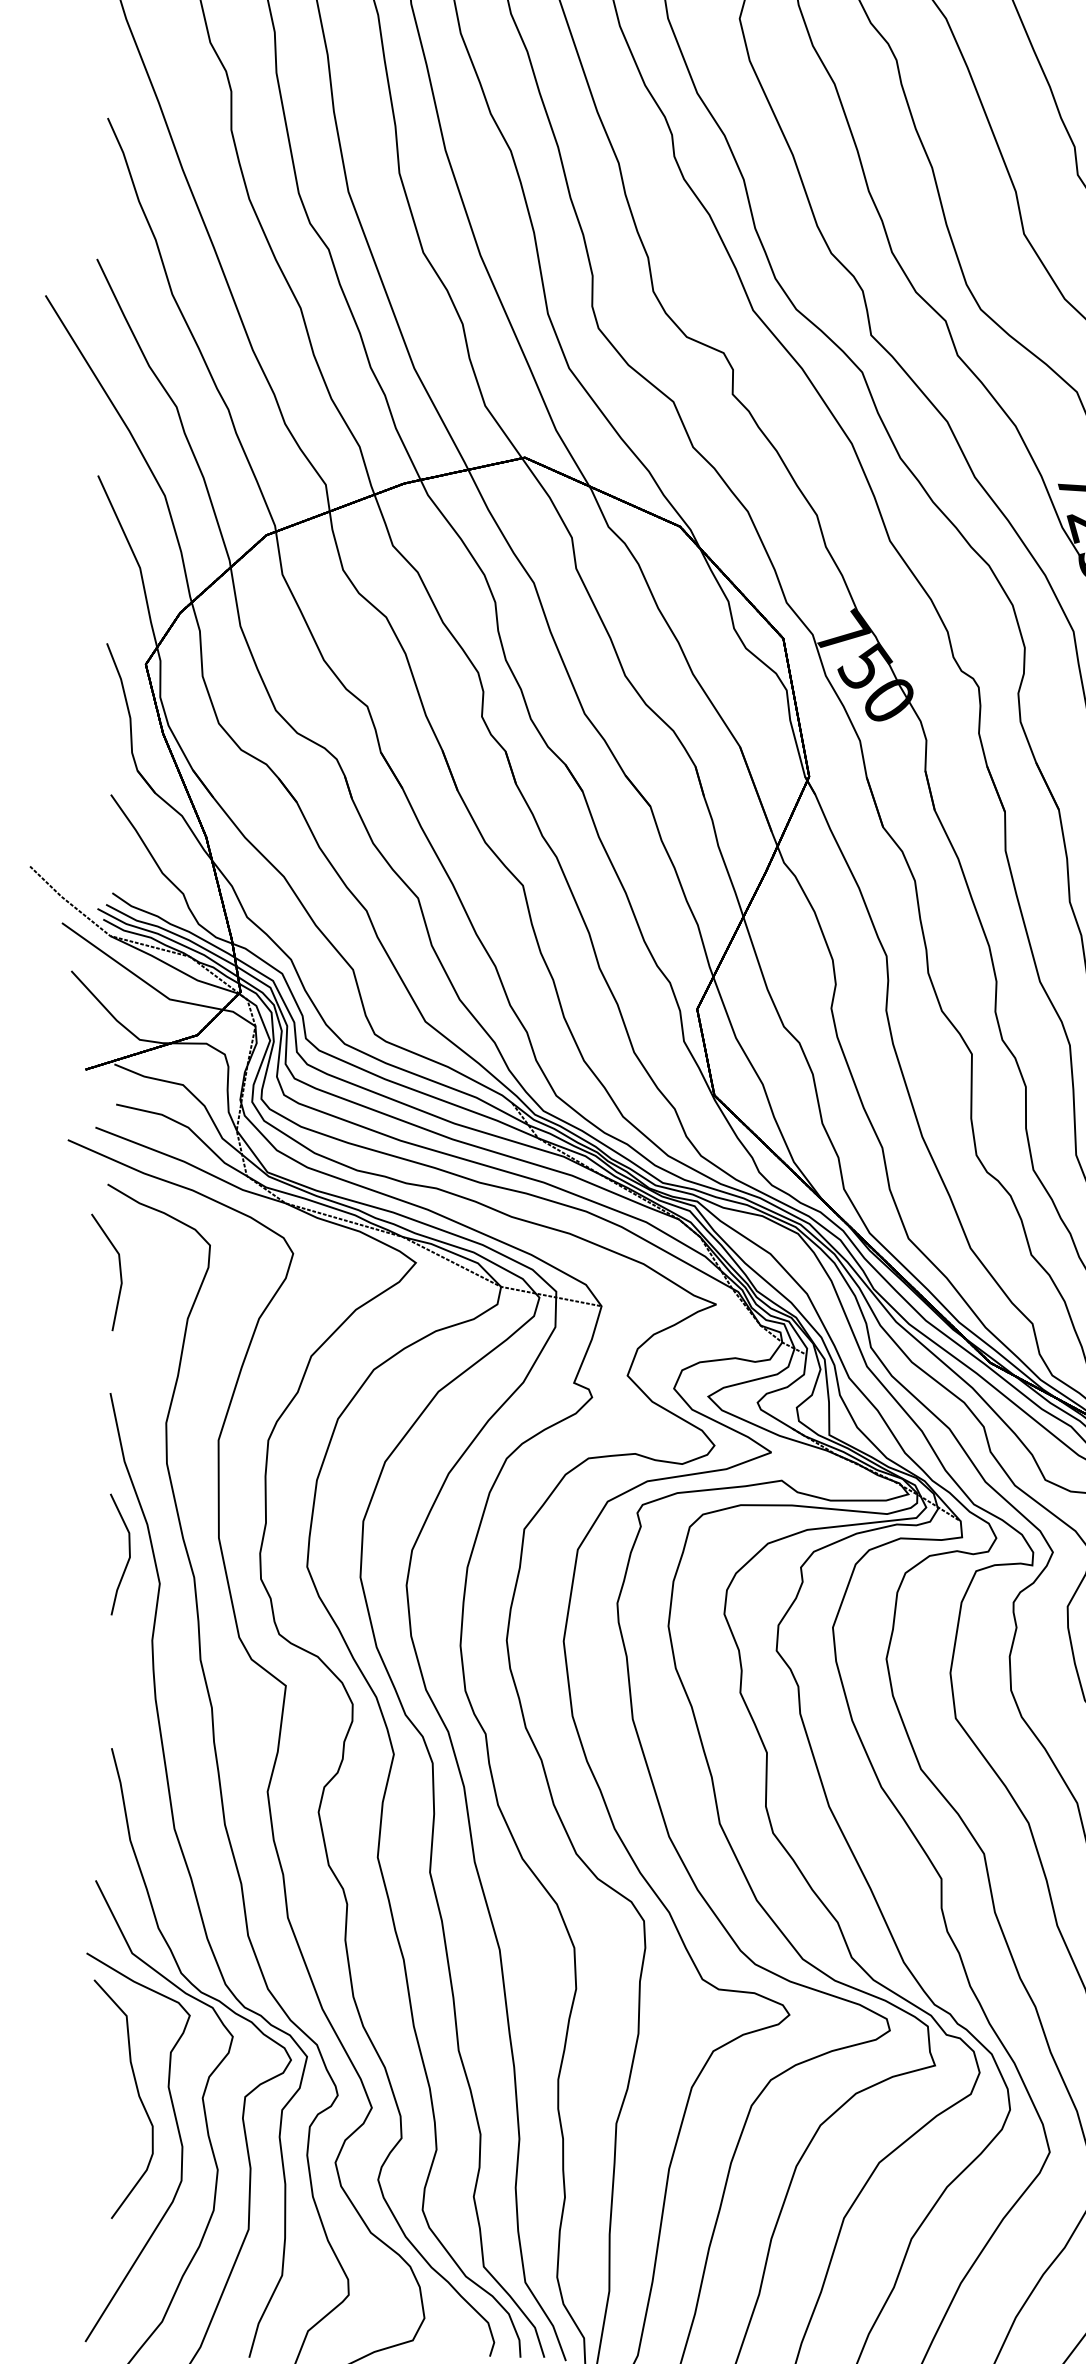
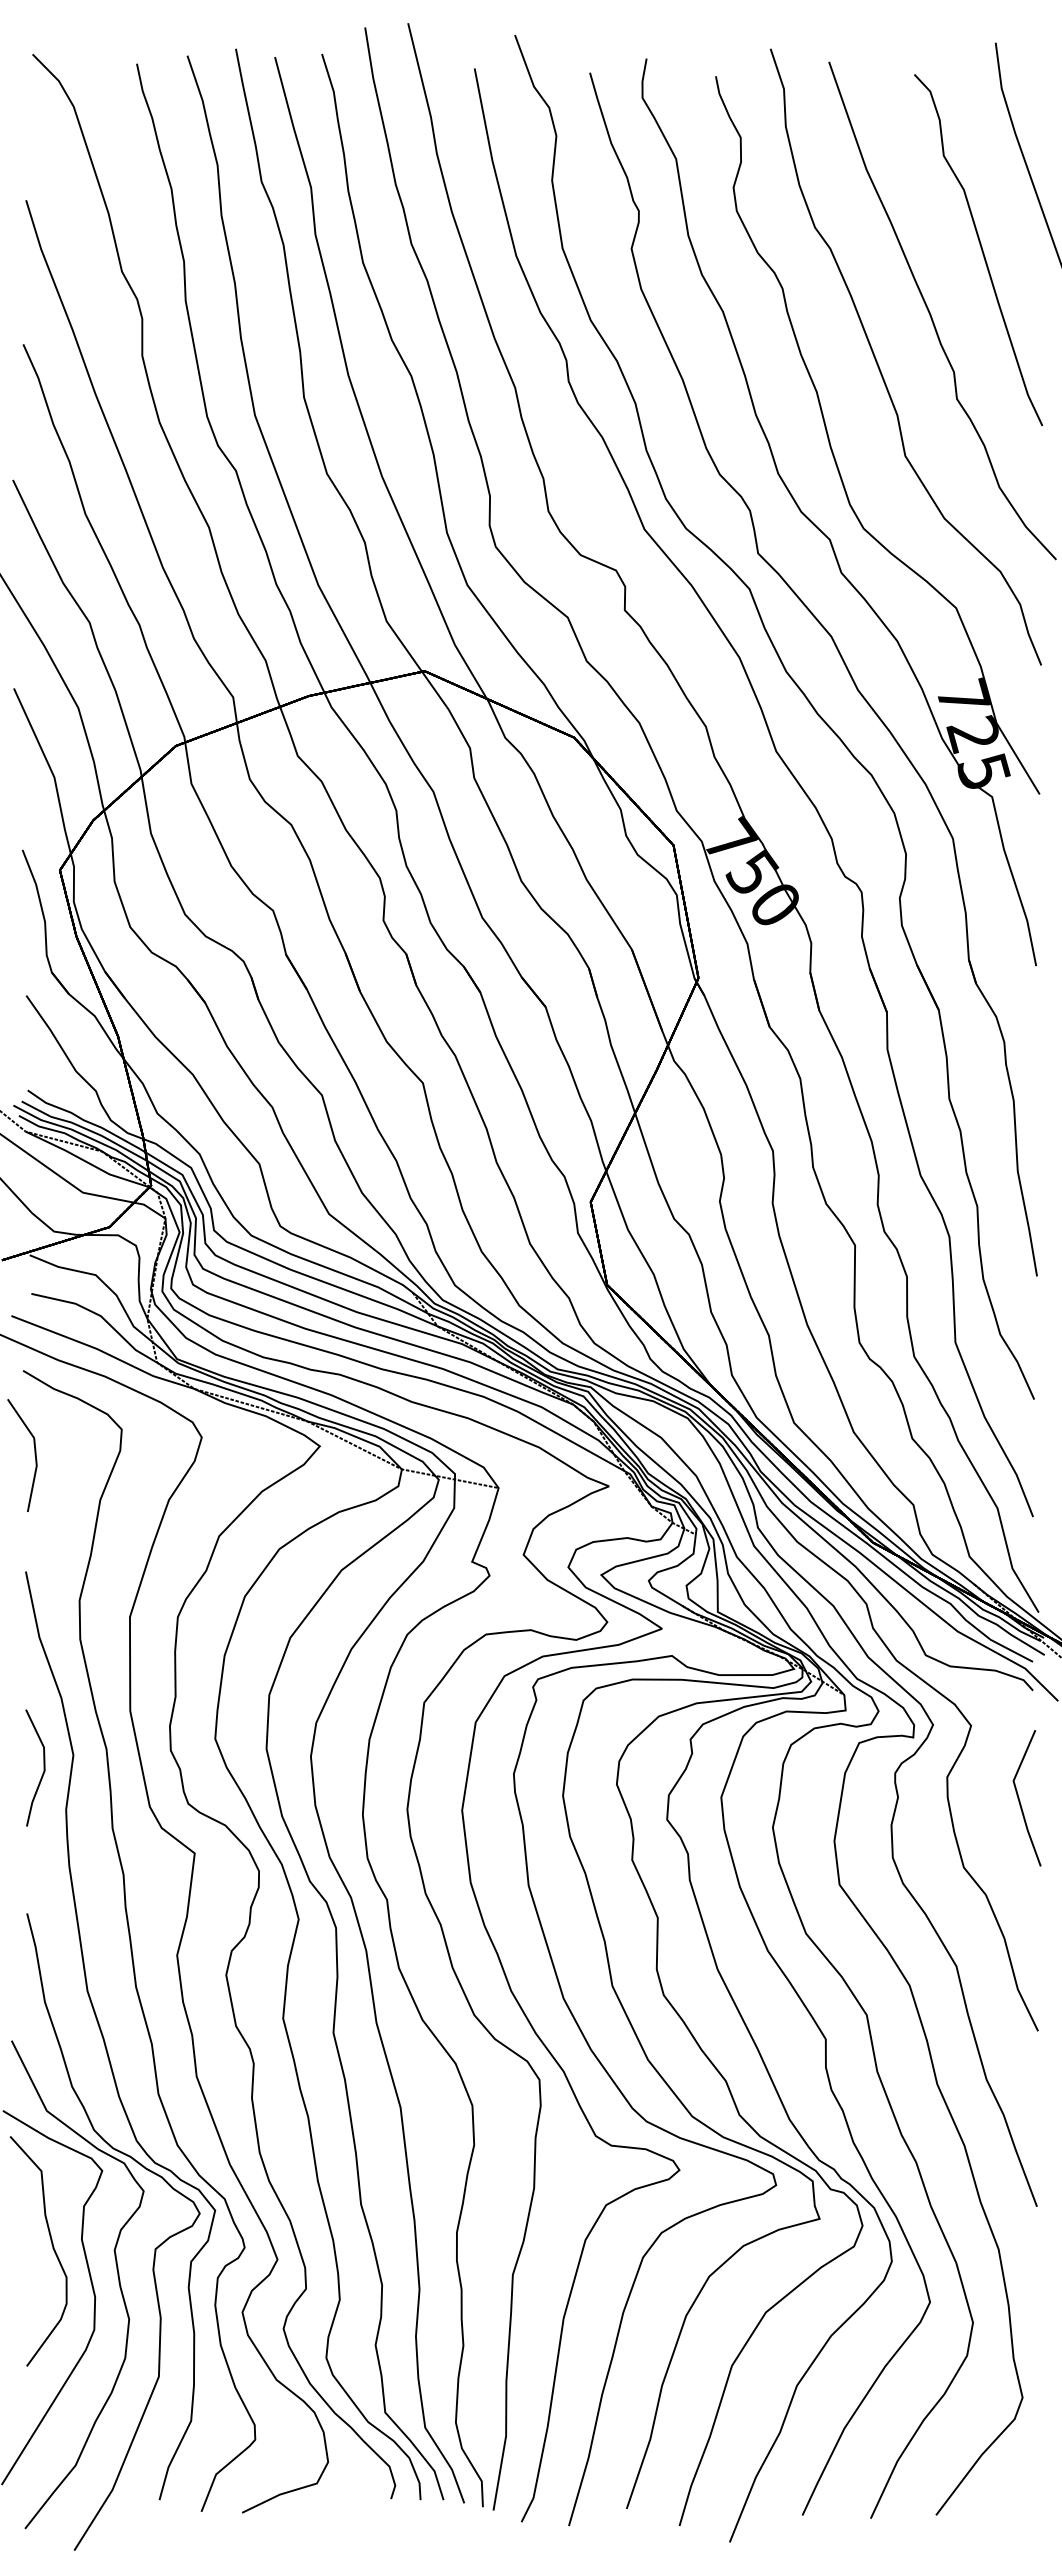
line: (128, 1553) -> (43, 1767), moved

